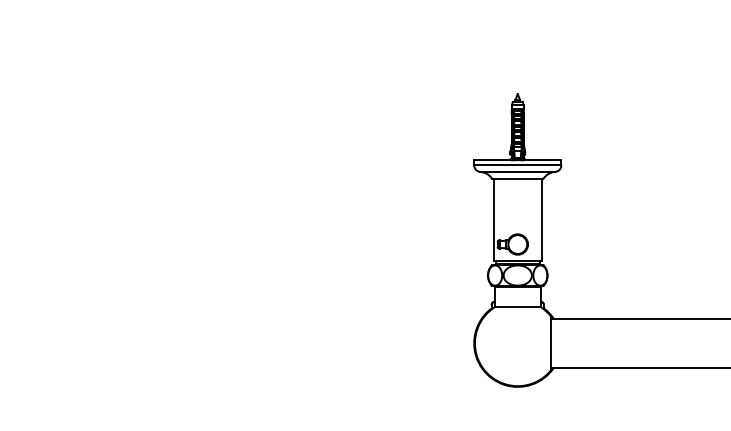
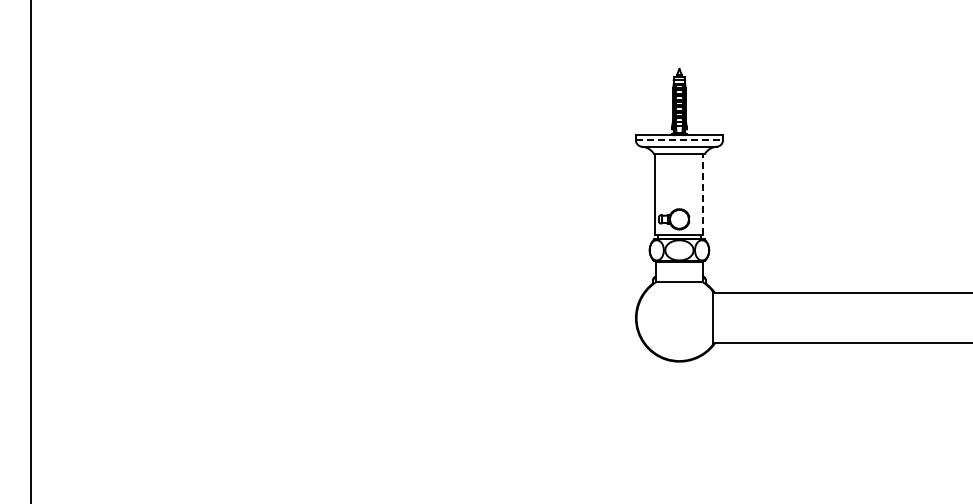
line: (517, 165) -> (679, 140), solid -> dashed
line: (541, 219) -> (703, 194), solid -> dashed

